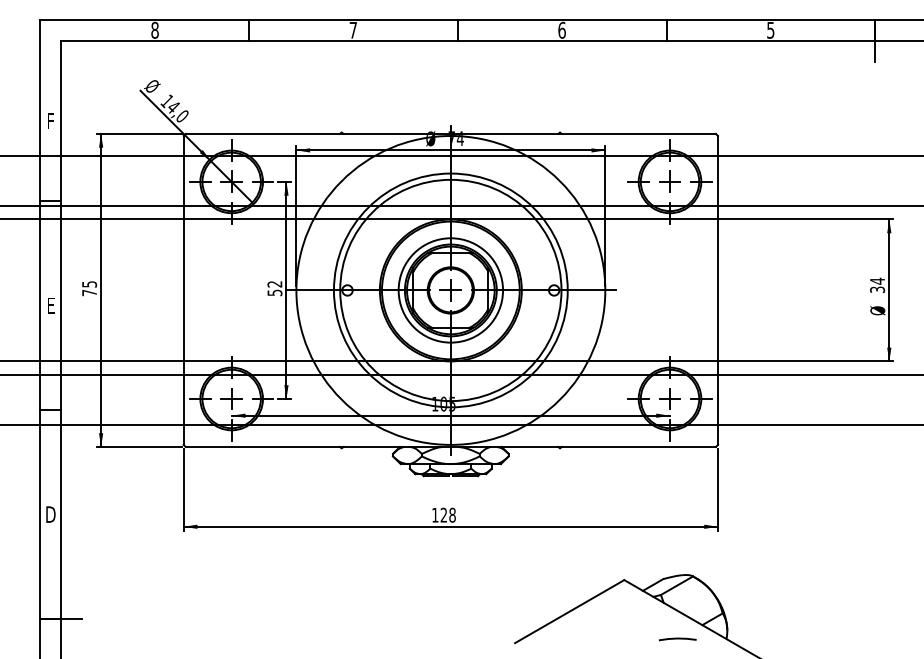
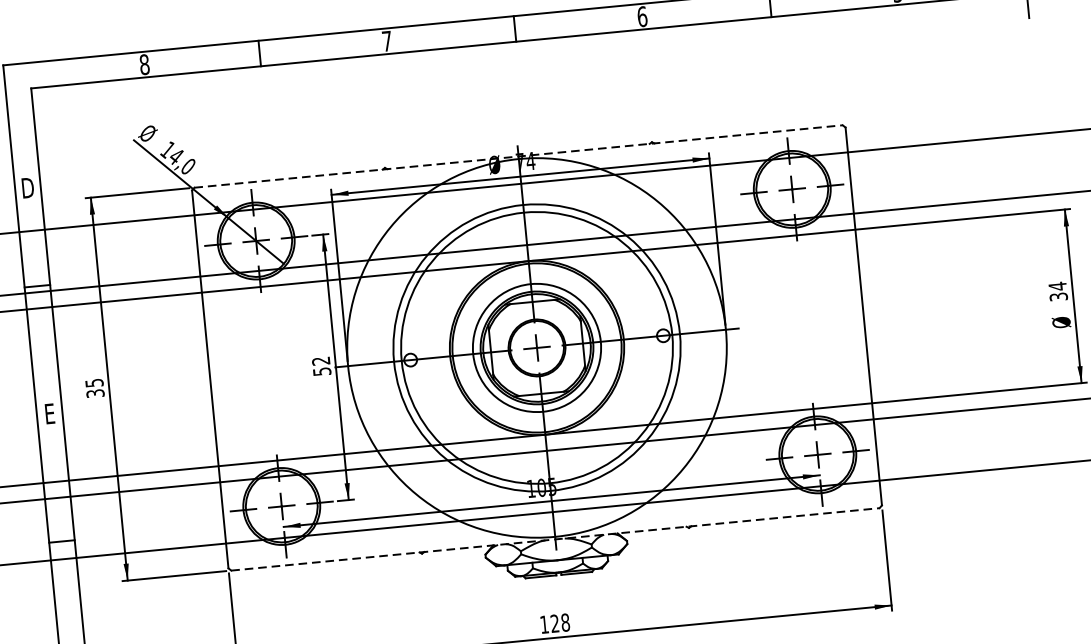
text: (50, 120) -> (27, 187), F -> D
line: (451, 133) -> (519, 155), solid -> dashed
text: (89, 292) -> (95, 393), 75 -> 35
line: (451, 447) -> (556, 539), solid -> dashed

